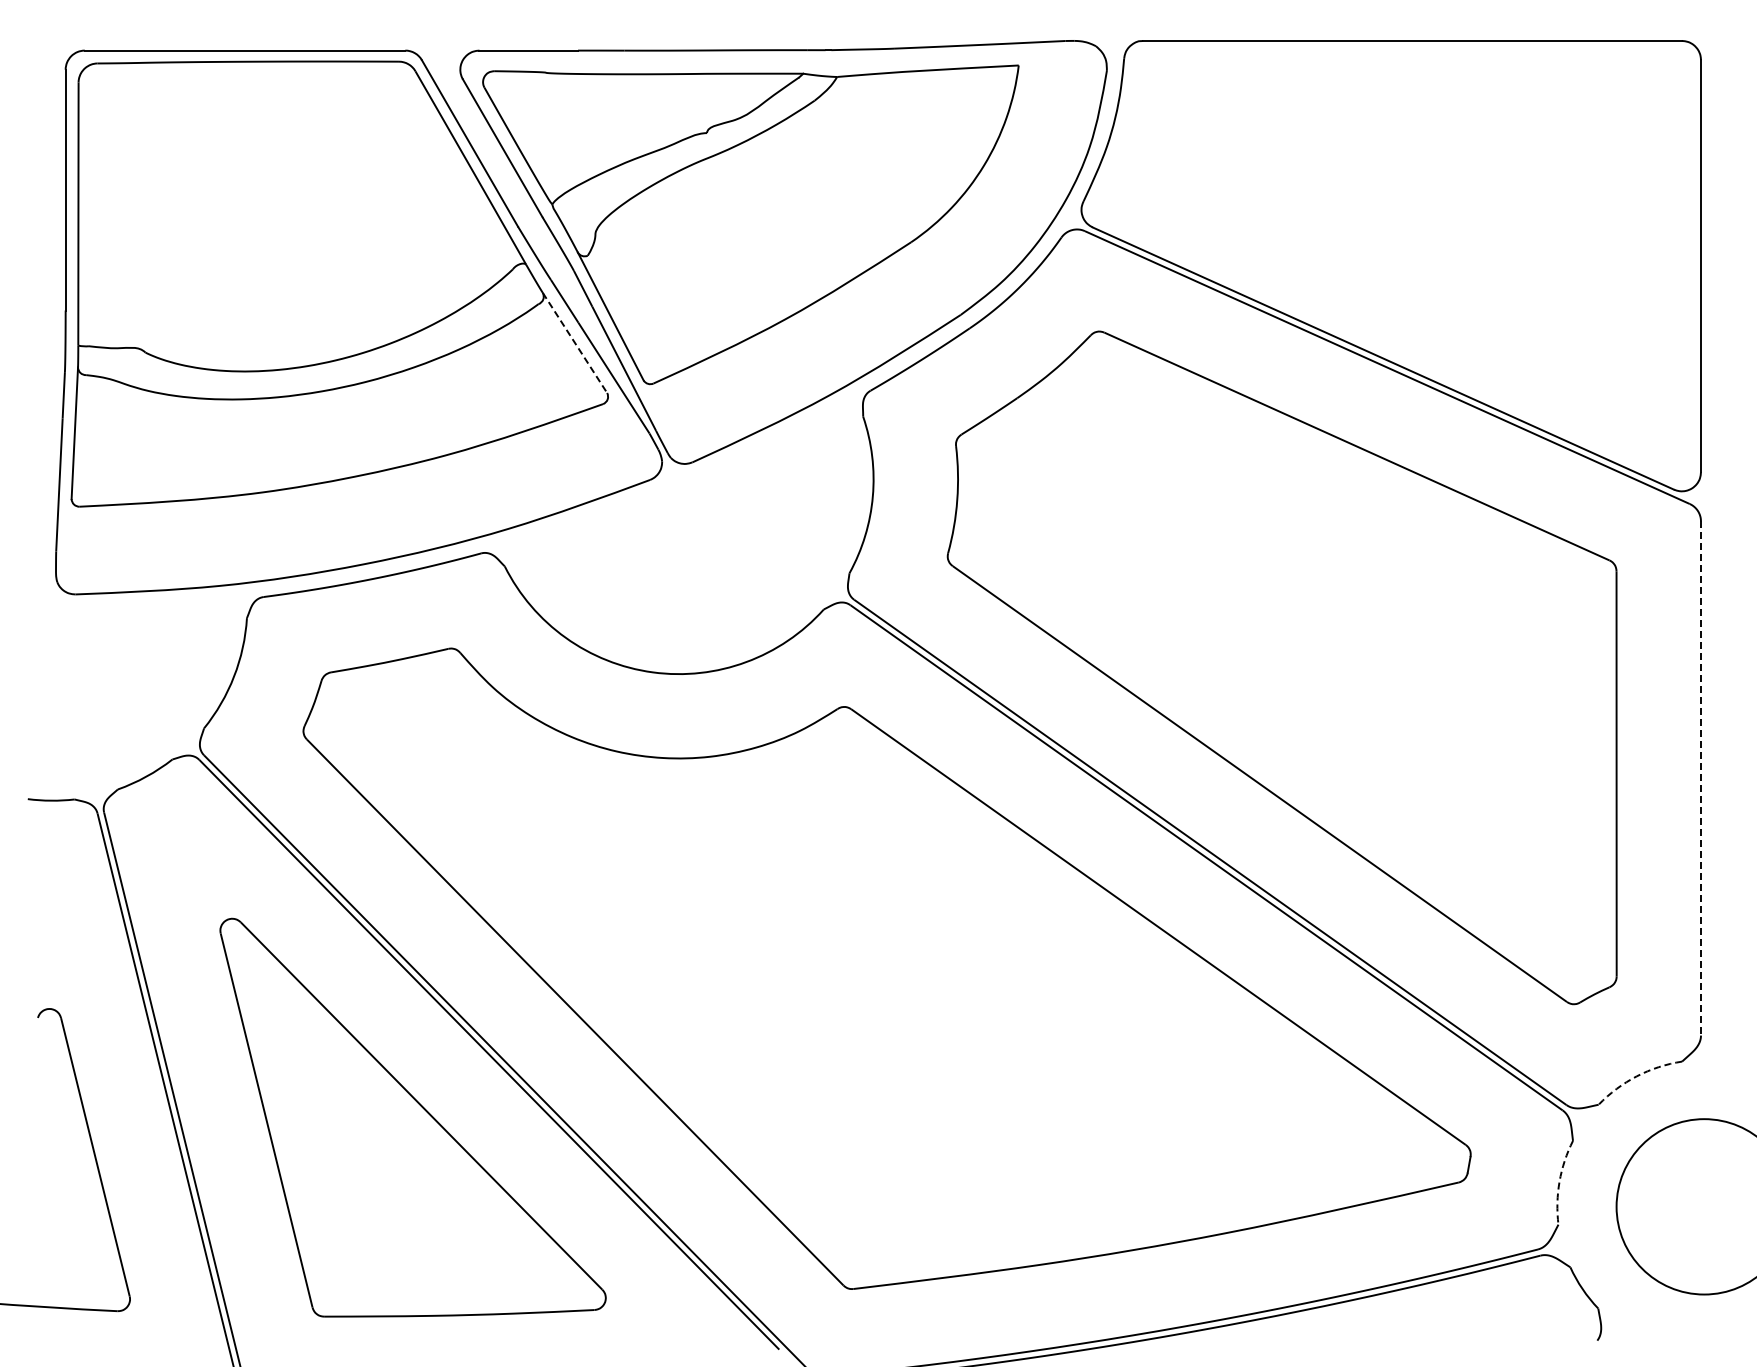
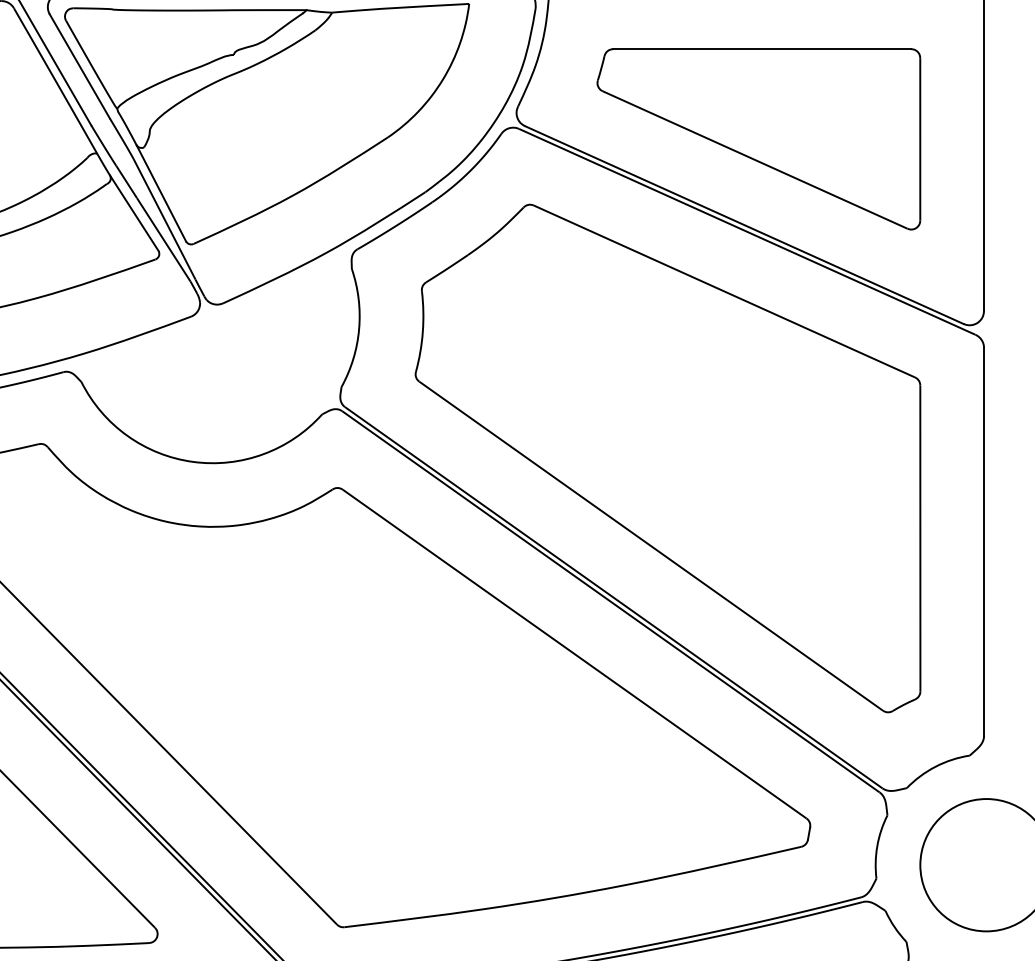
part: (1402, 244) -> (758, 139), added
line: (575, 343) -> (134, 213), dashed -> solid
line: (1700, 778) -> (983, 541), dashed -> solid
arc: (1636, 1076) -> (935, 766), dashed -> solid
arc: (1559, 1181) -> (877, 846), dashed -> solid

